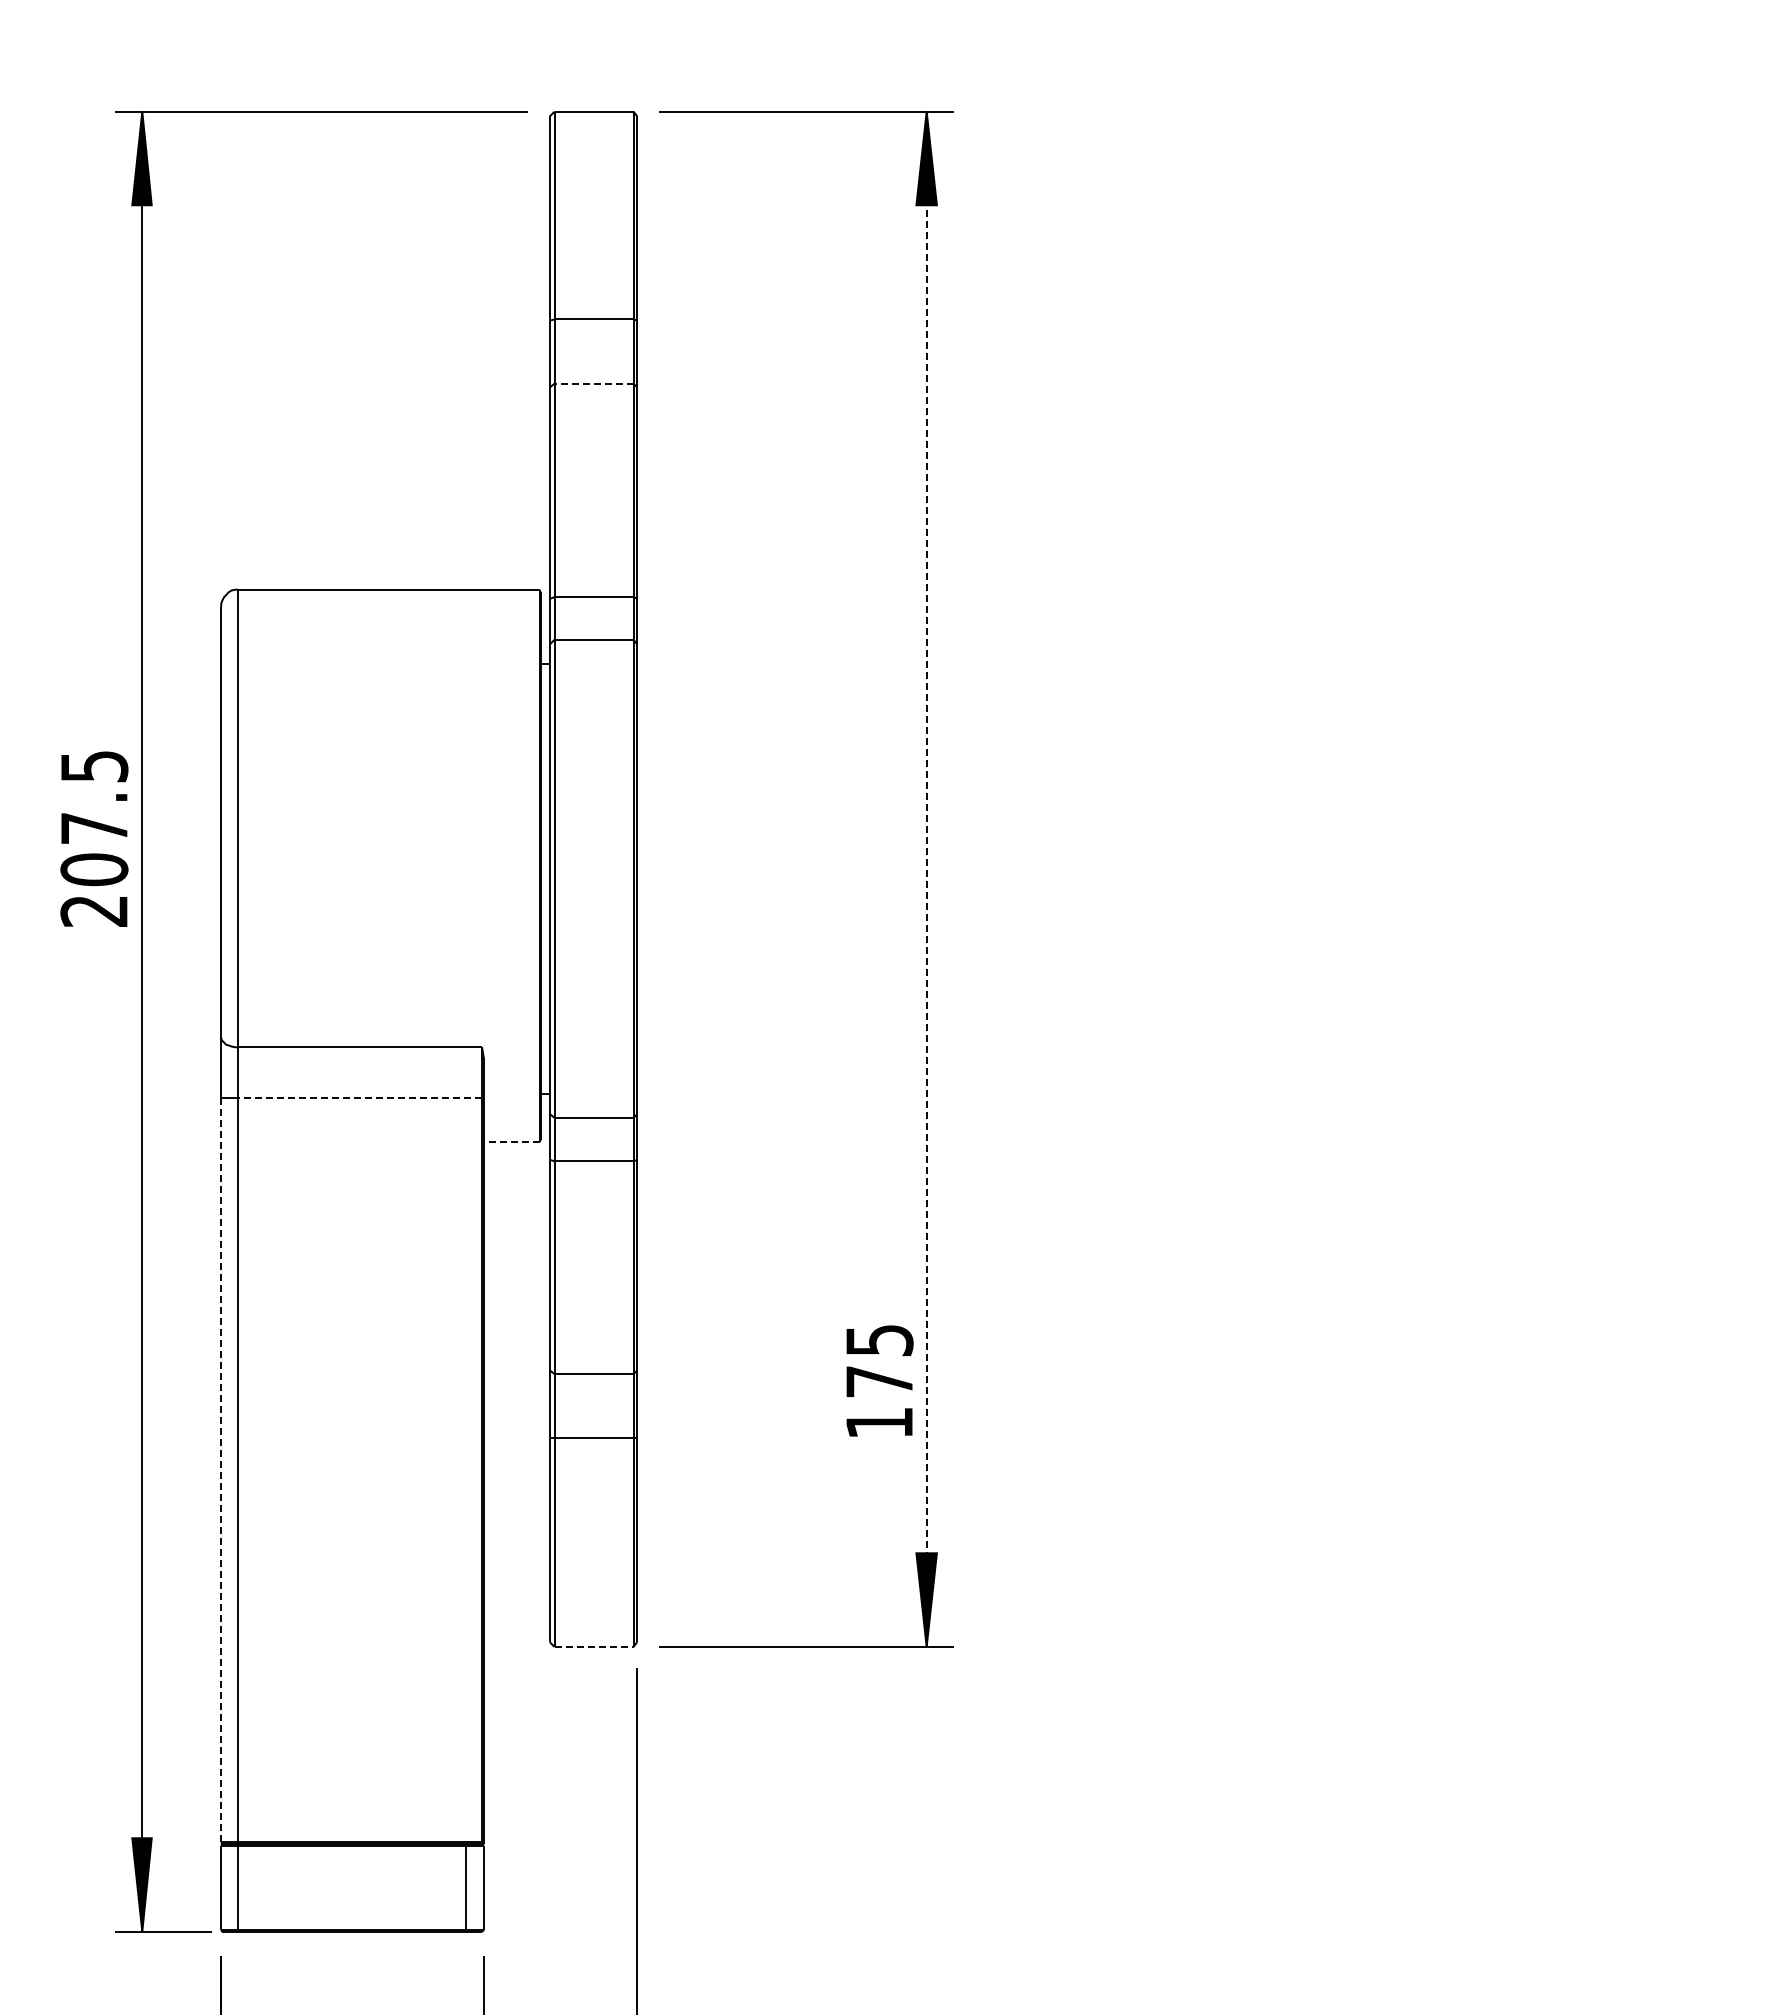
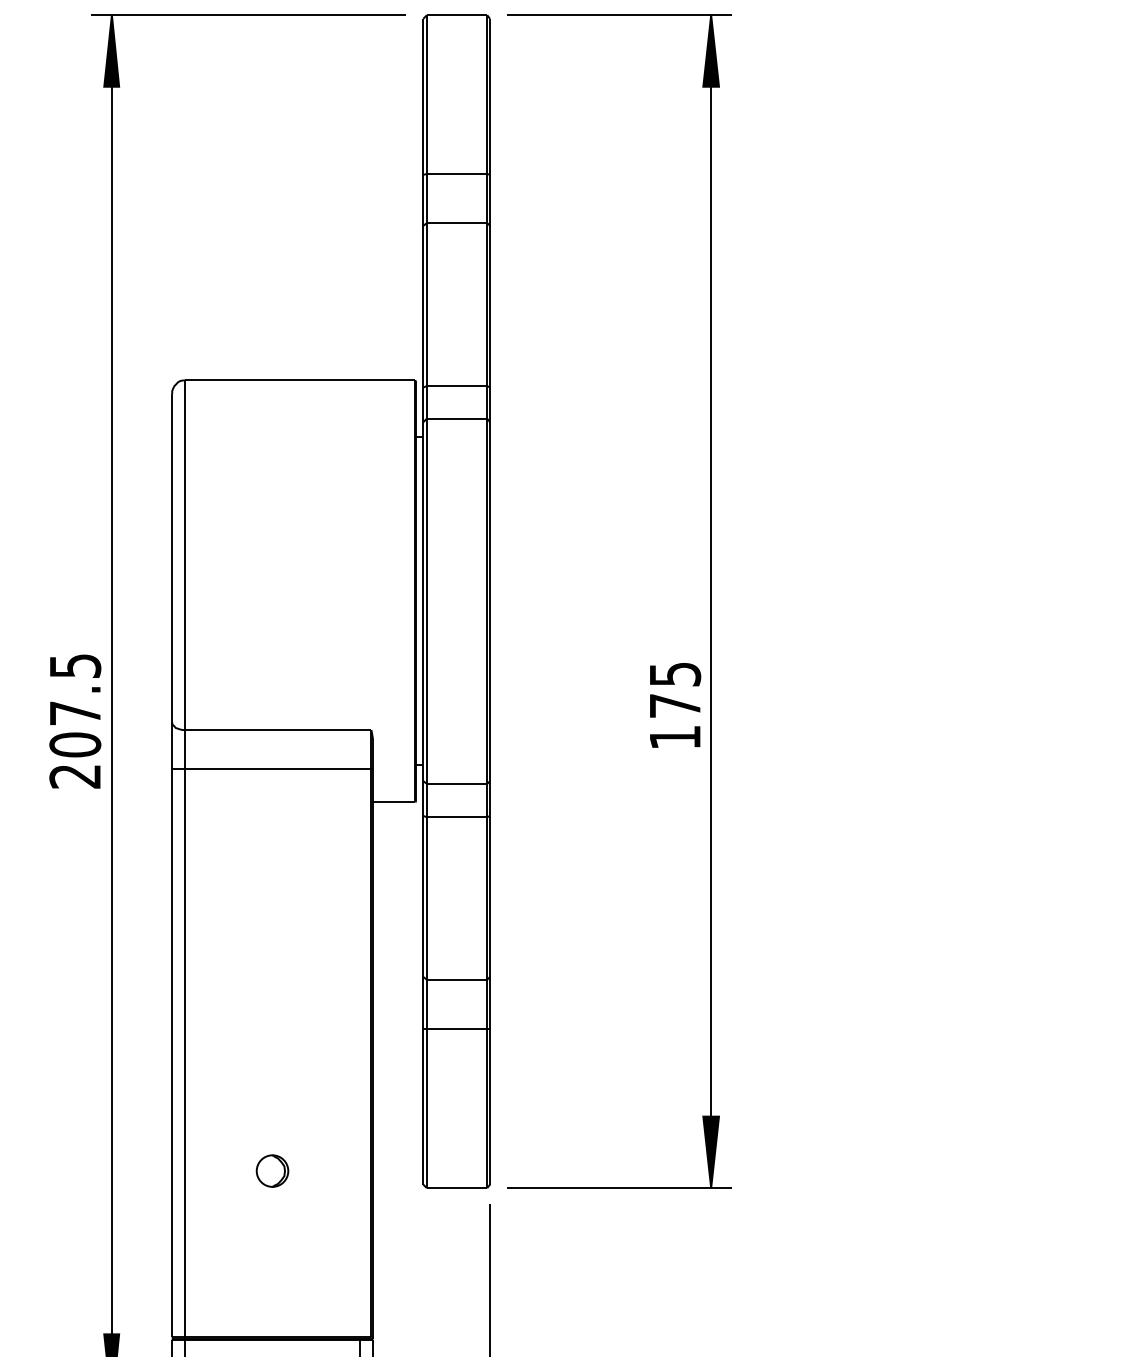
line: (593, 383) -> (456, 222), dashed -> solid
text: (94, 838) -> (75, 721), moved
line: (926, 879) -> (711, 601), dashed -> solid
line: (360, 1098) -> (278, 769), dashed -> solid
line: (511, 1142) -> (393, 802), dashed -> solid
text: (879, 1380) -> (675, 705), moved
line: (221, 1470) -> (172, 1053), dashed -> solid
part: (352, 1624) -> (272, 1171), added
line: (594, 1646) -> (457, 1187), dashed -> solid

